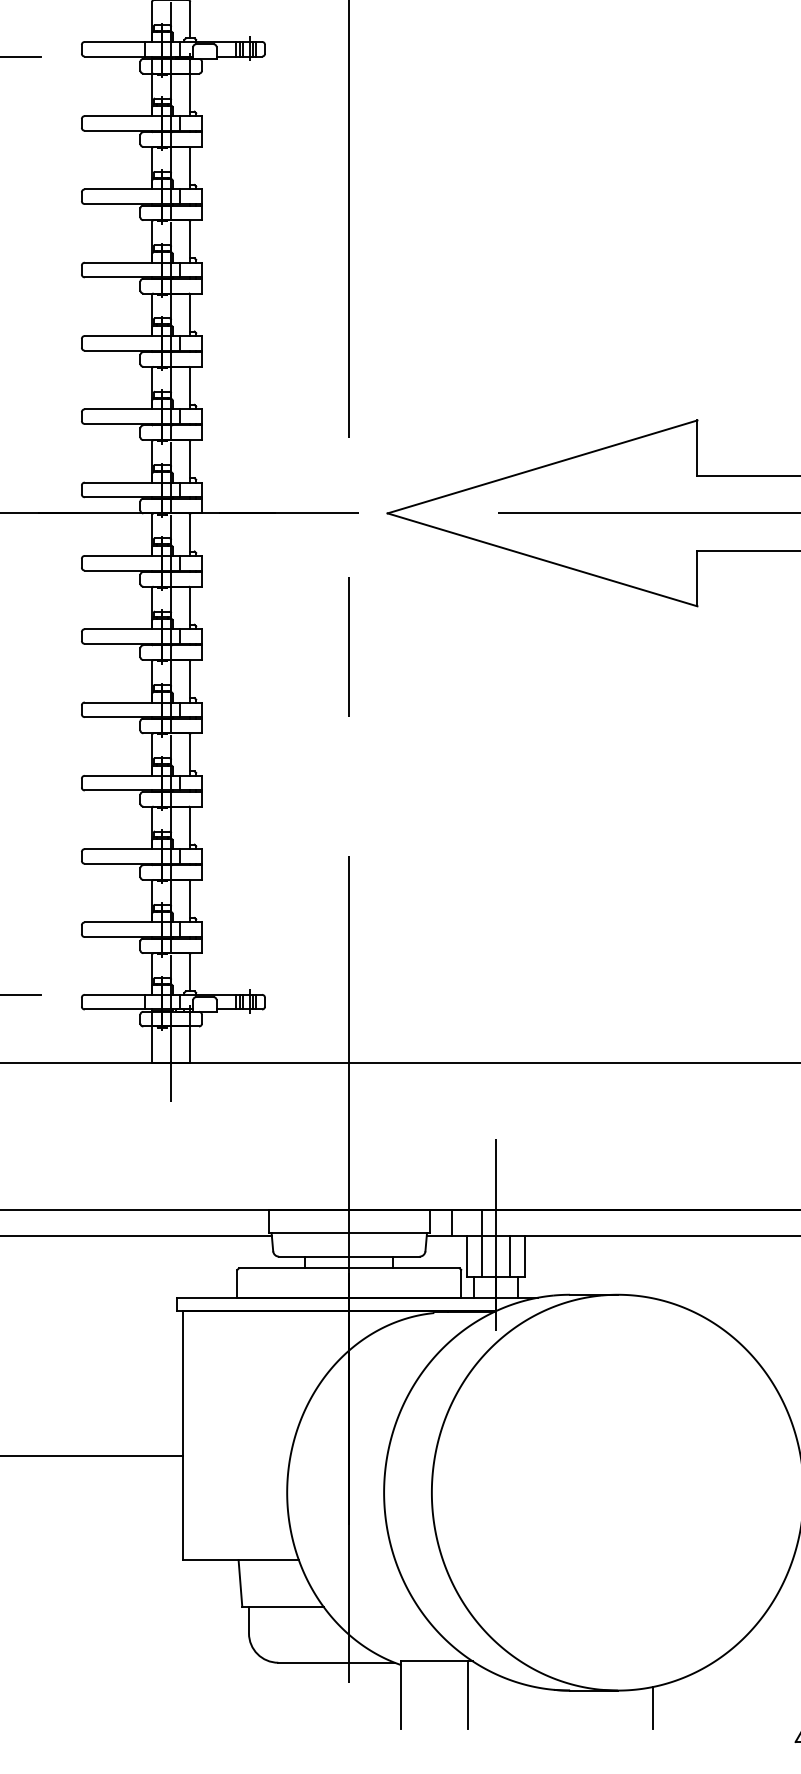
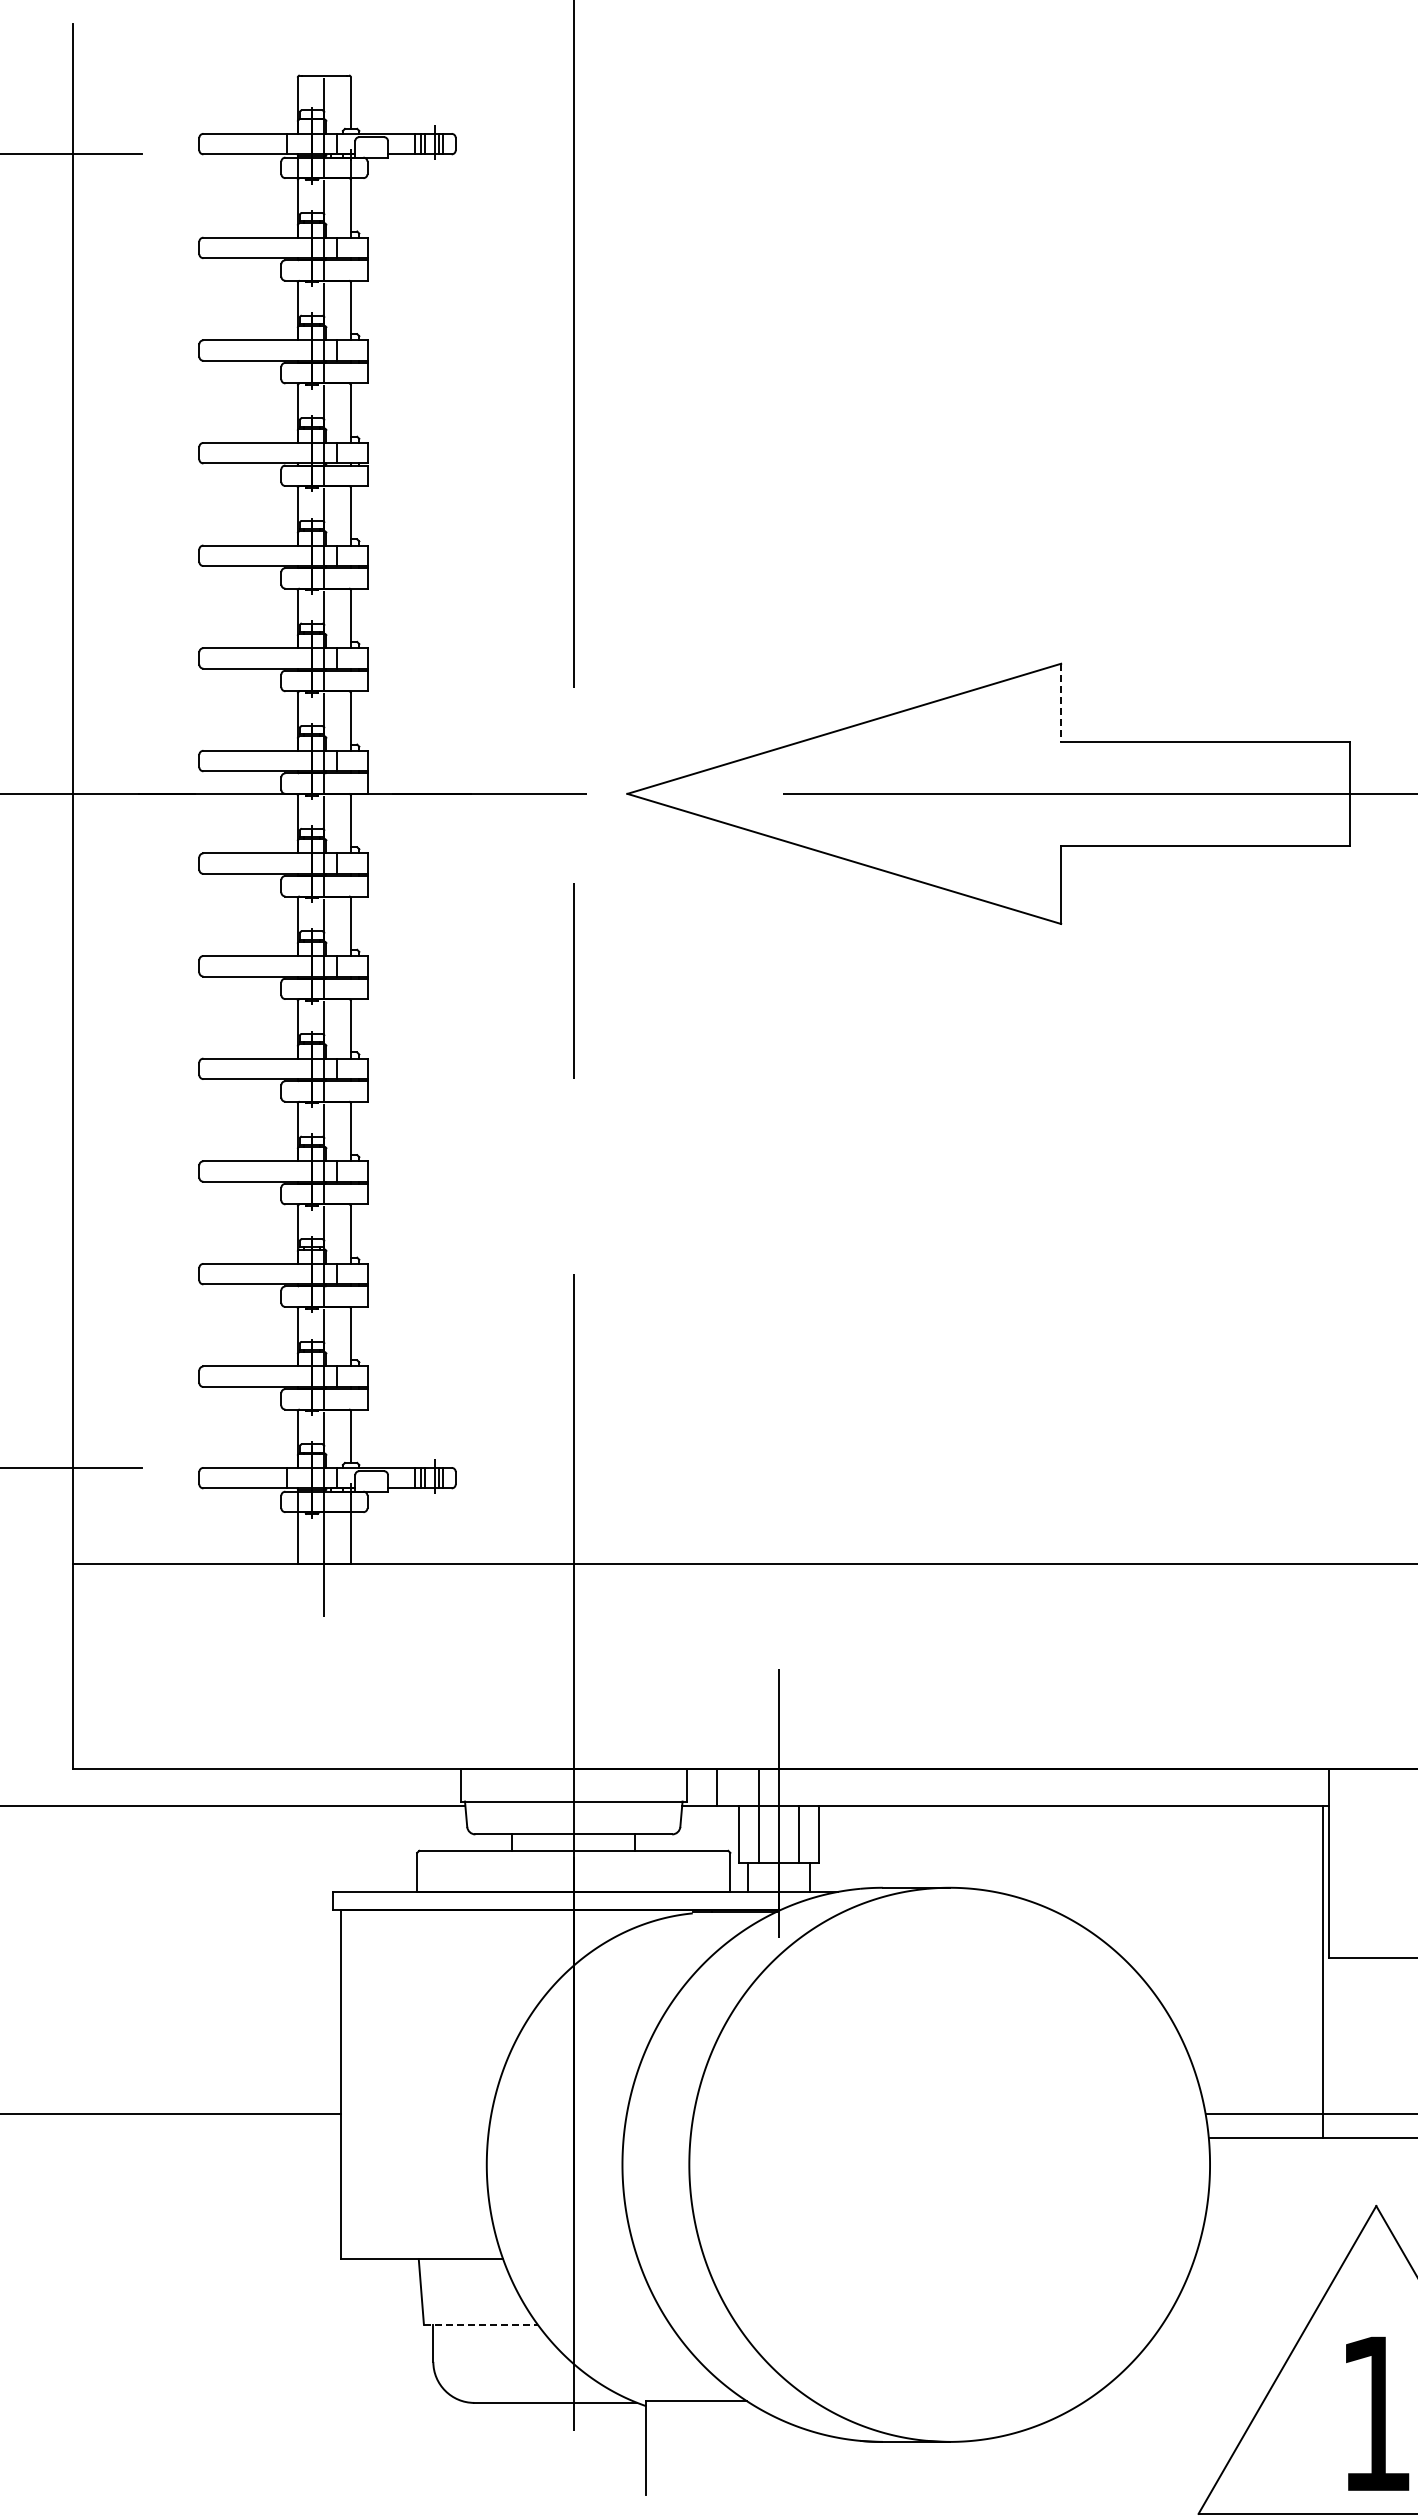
line: (697, 448) -> (1061, 703), solid -> dashed
line: (282, 1606) -> (480, 2324), solid -> dashed
line: (468, 1694) -> (740, 2447), removed
line: (652, 1707) -> (998, 2465), removed

